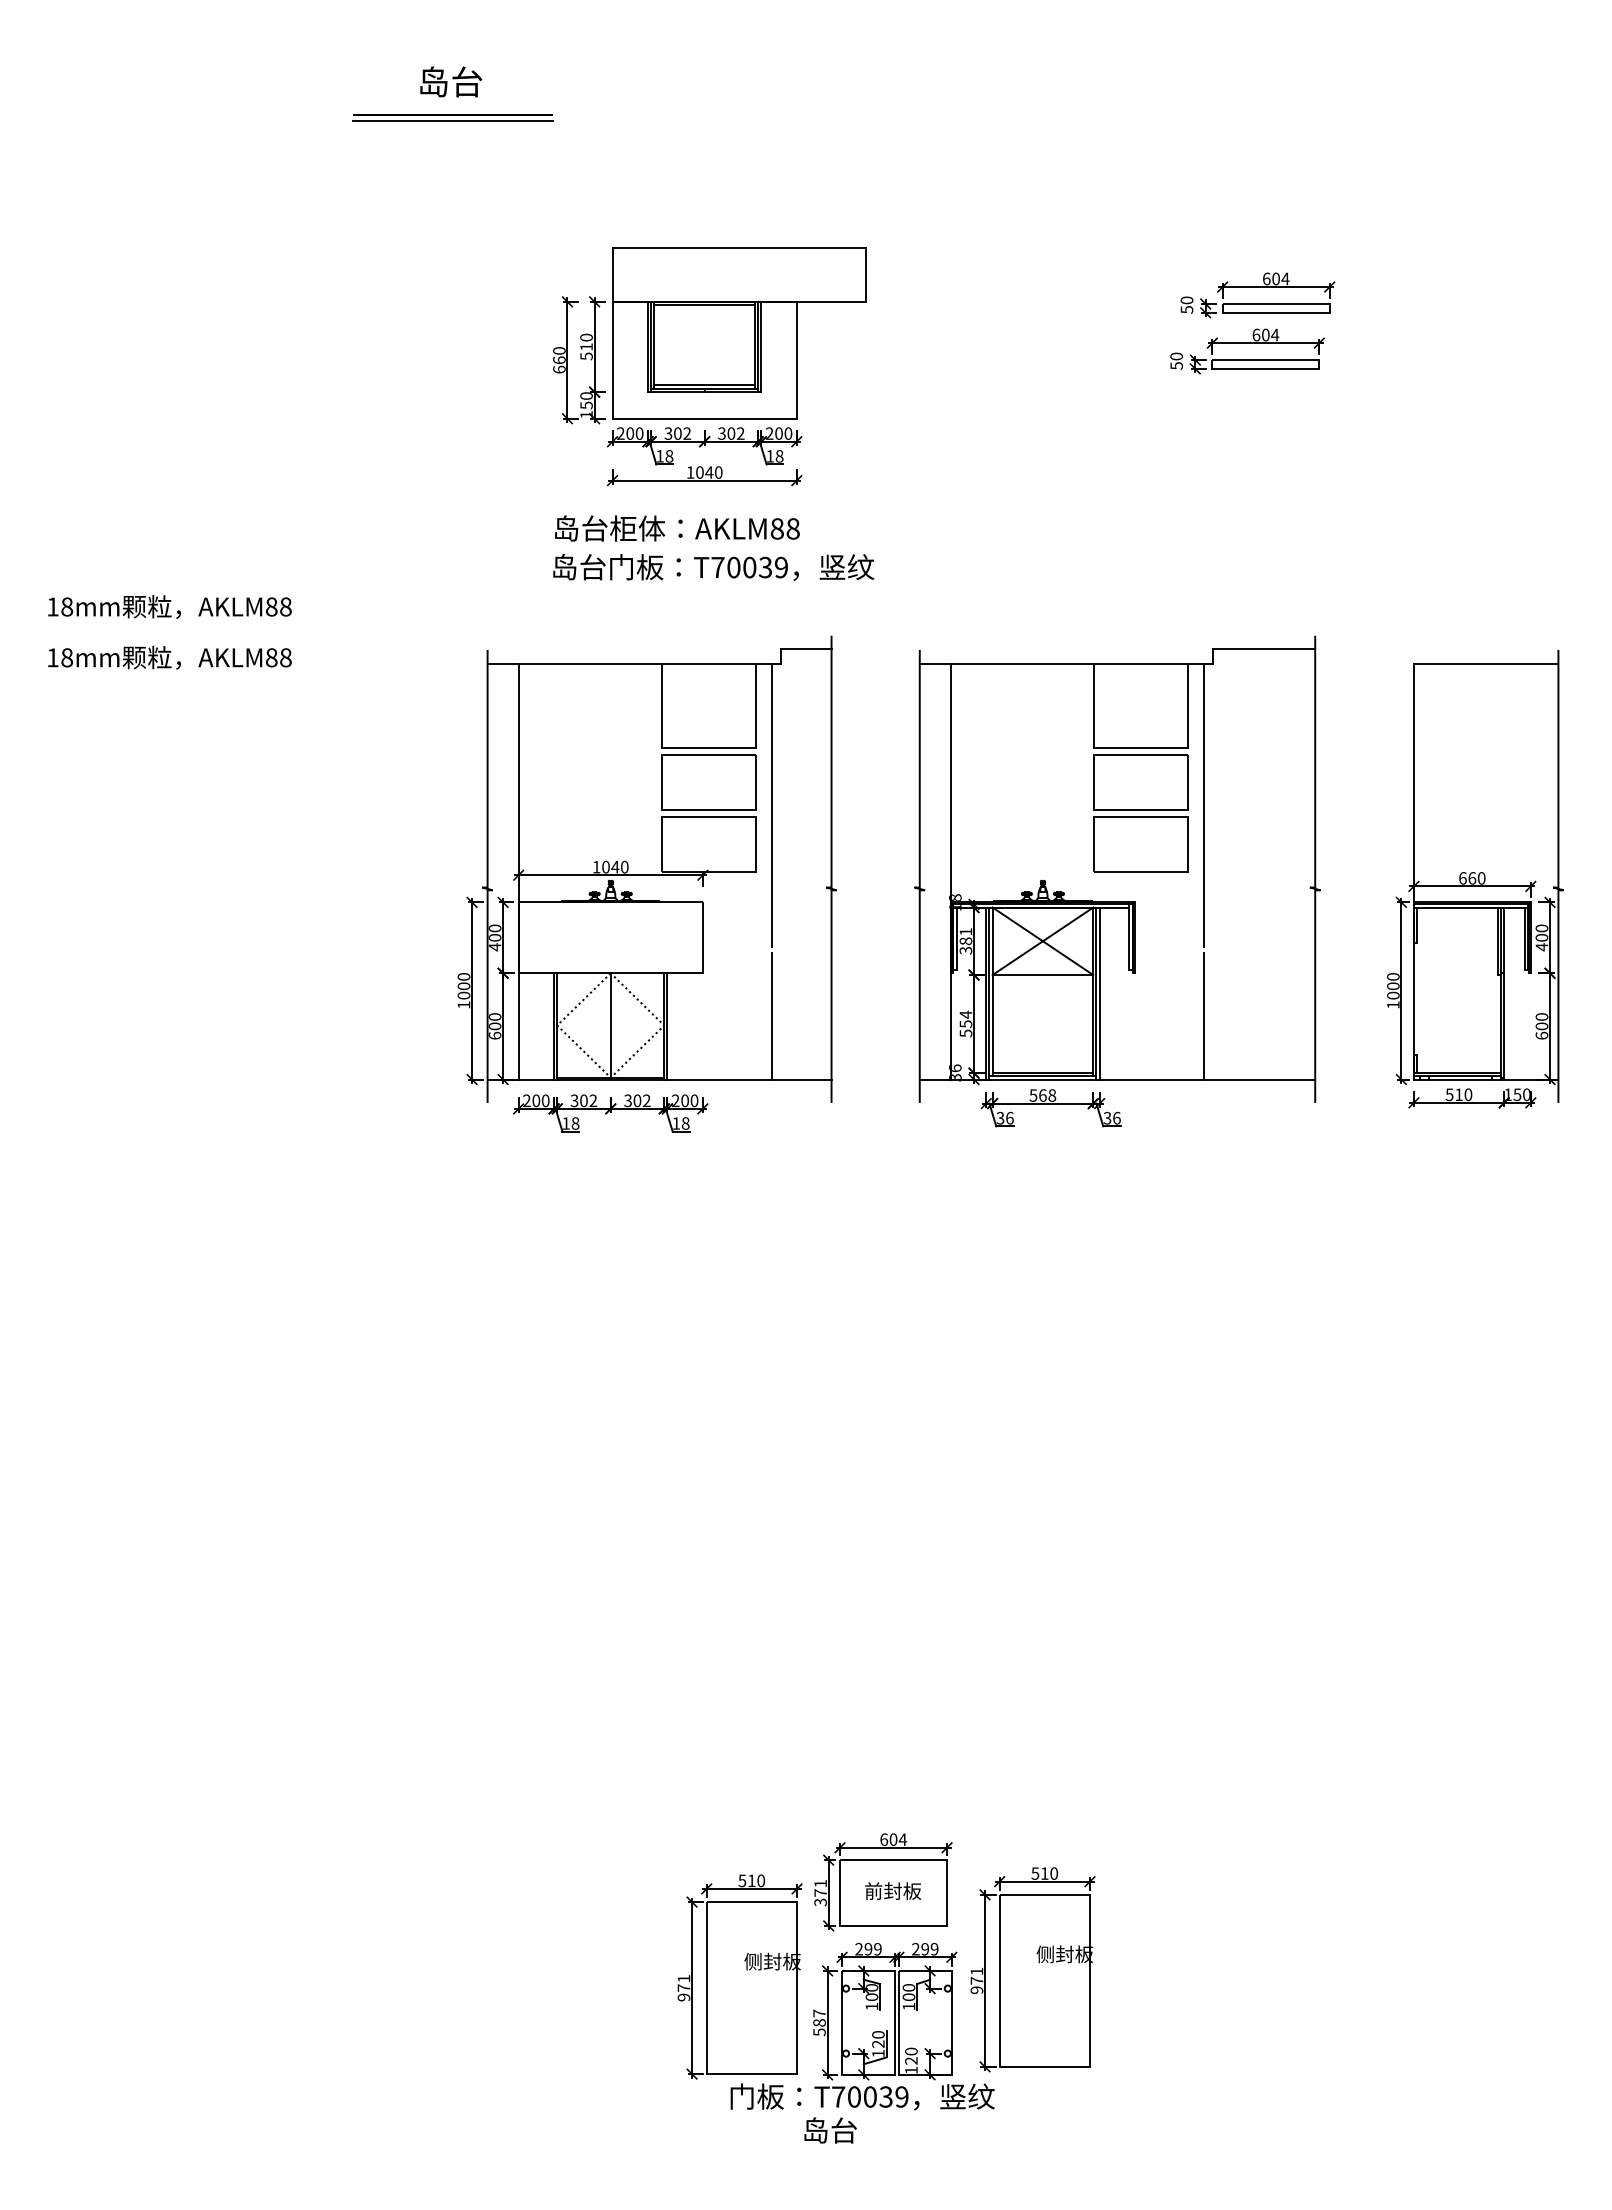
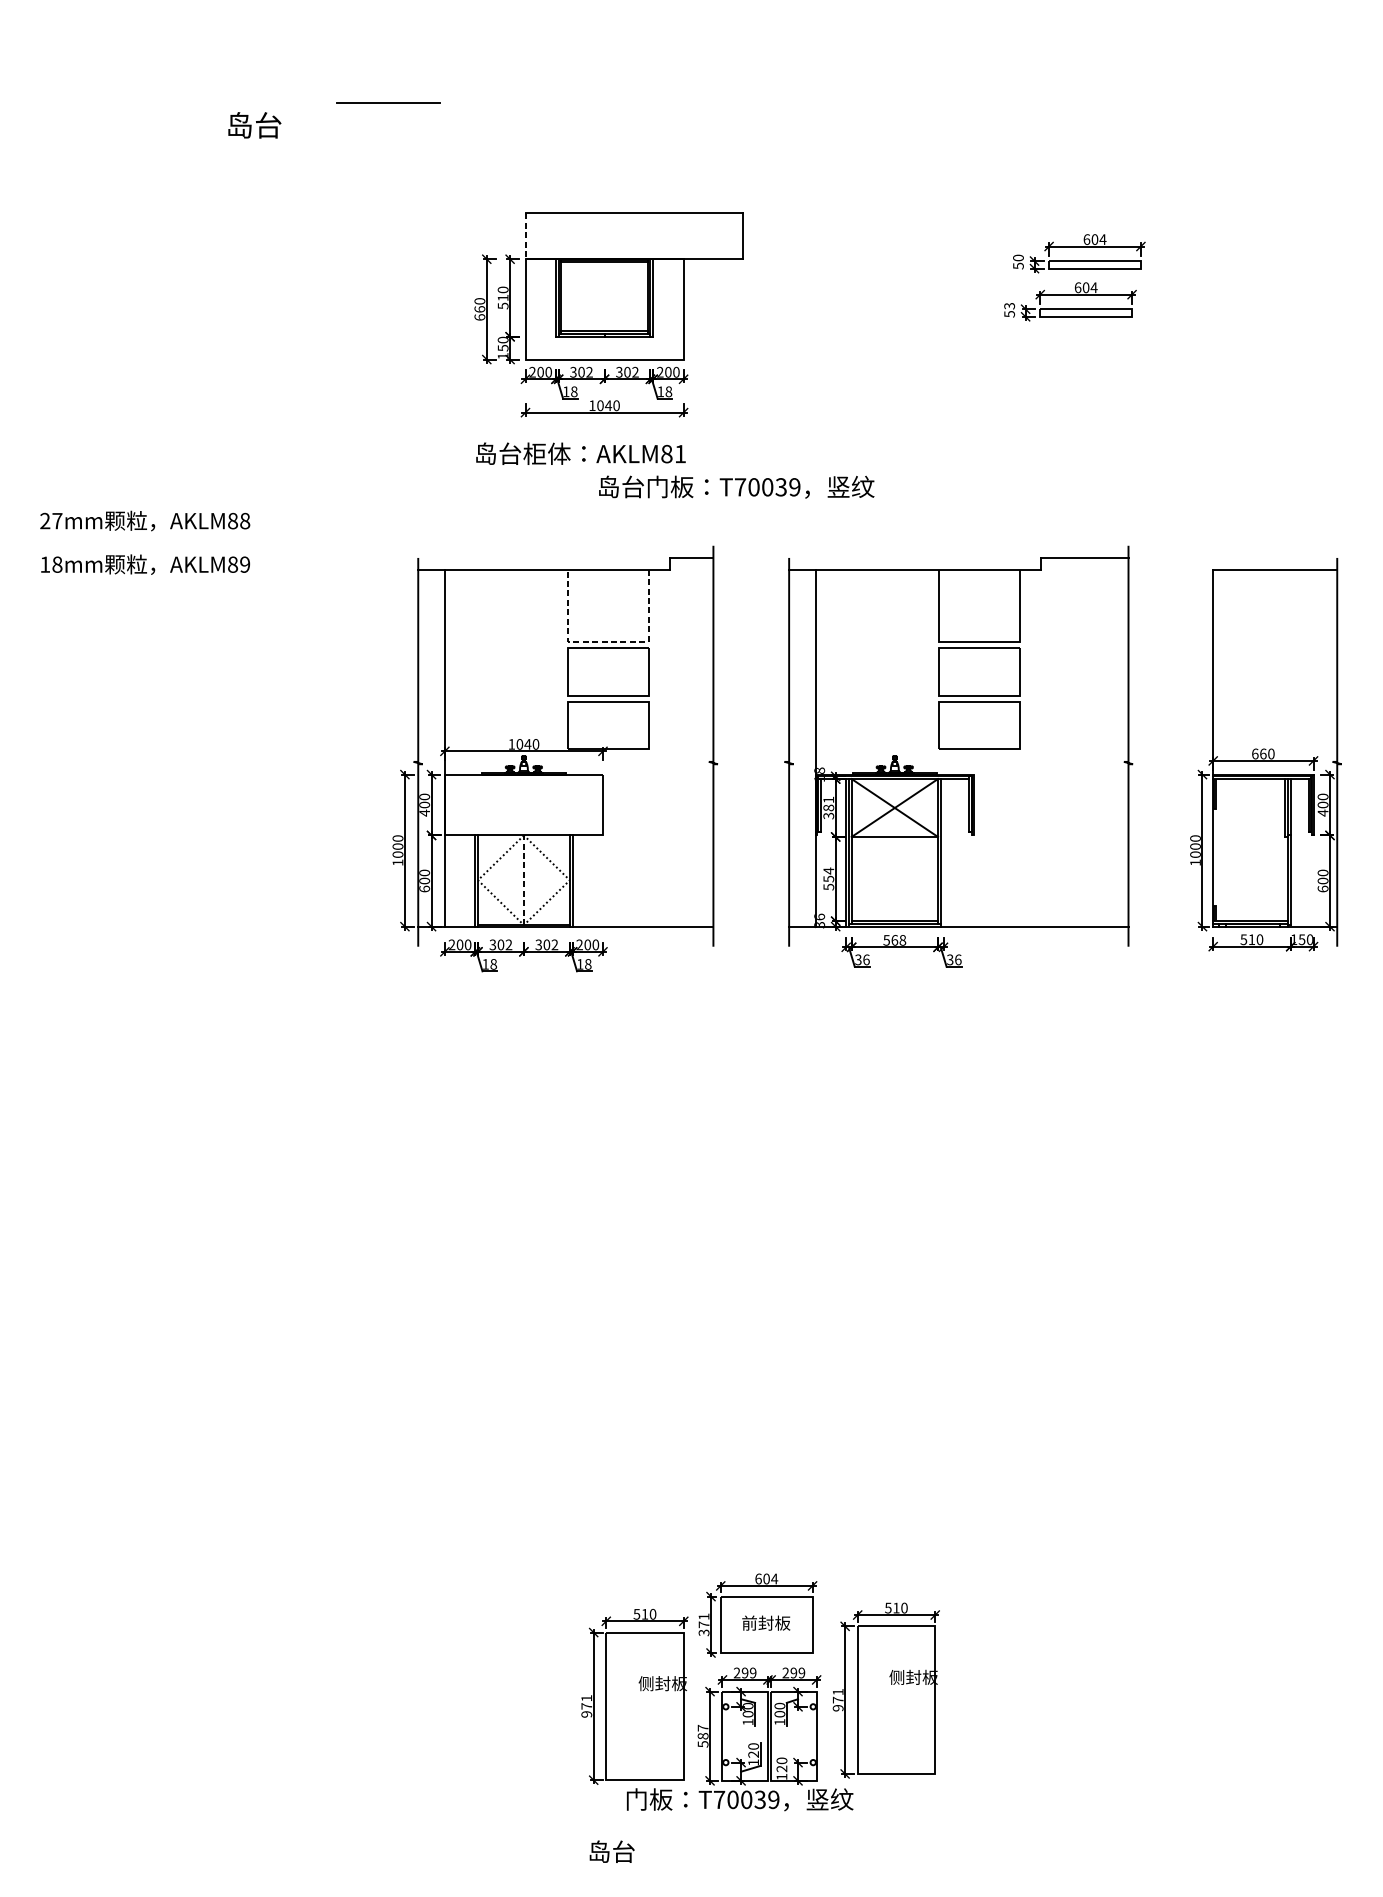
text: (451, 81) -> (255, 125), moved
part: (452, 117) -> (388, 101), size x0.6
line: (612, 275) -> (525, 236), solid -> dashed
text: (1176, 356) -> (1009, 306), 50 -> 53
text: (792, 528) -> (679, 453), AKLM88 -> AKLM81
text: (713, 567) -> (736, 487), moved
text: (60, 606) -> (51, 520), 18mm -> 27mm
text: (285, 657) -> (244, 564), AKLM88 -> AKLM89
line: (709, 747) -> (608, 641), solid -> dashed
line: (771, 804) -> (661, 690), removed
line: (1204, 804) -> (1033, 690), removed
line: (1099, 993) -> (943, 852), removed
line: (771, 1016) -> (661, 872), removed
line: (1204, 1016) -> (1033, 872), removed
line: (610, 1025) -> (523, 880), solid -> dashed
text: (830, 2130) -> (612, 1851), moved

